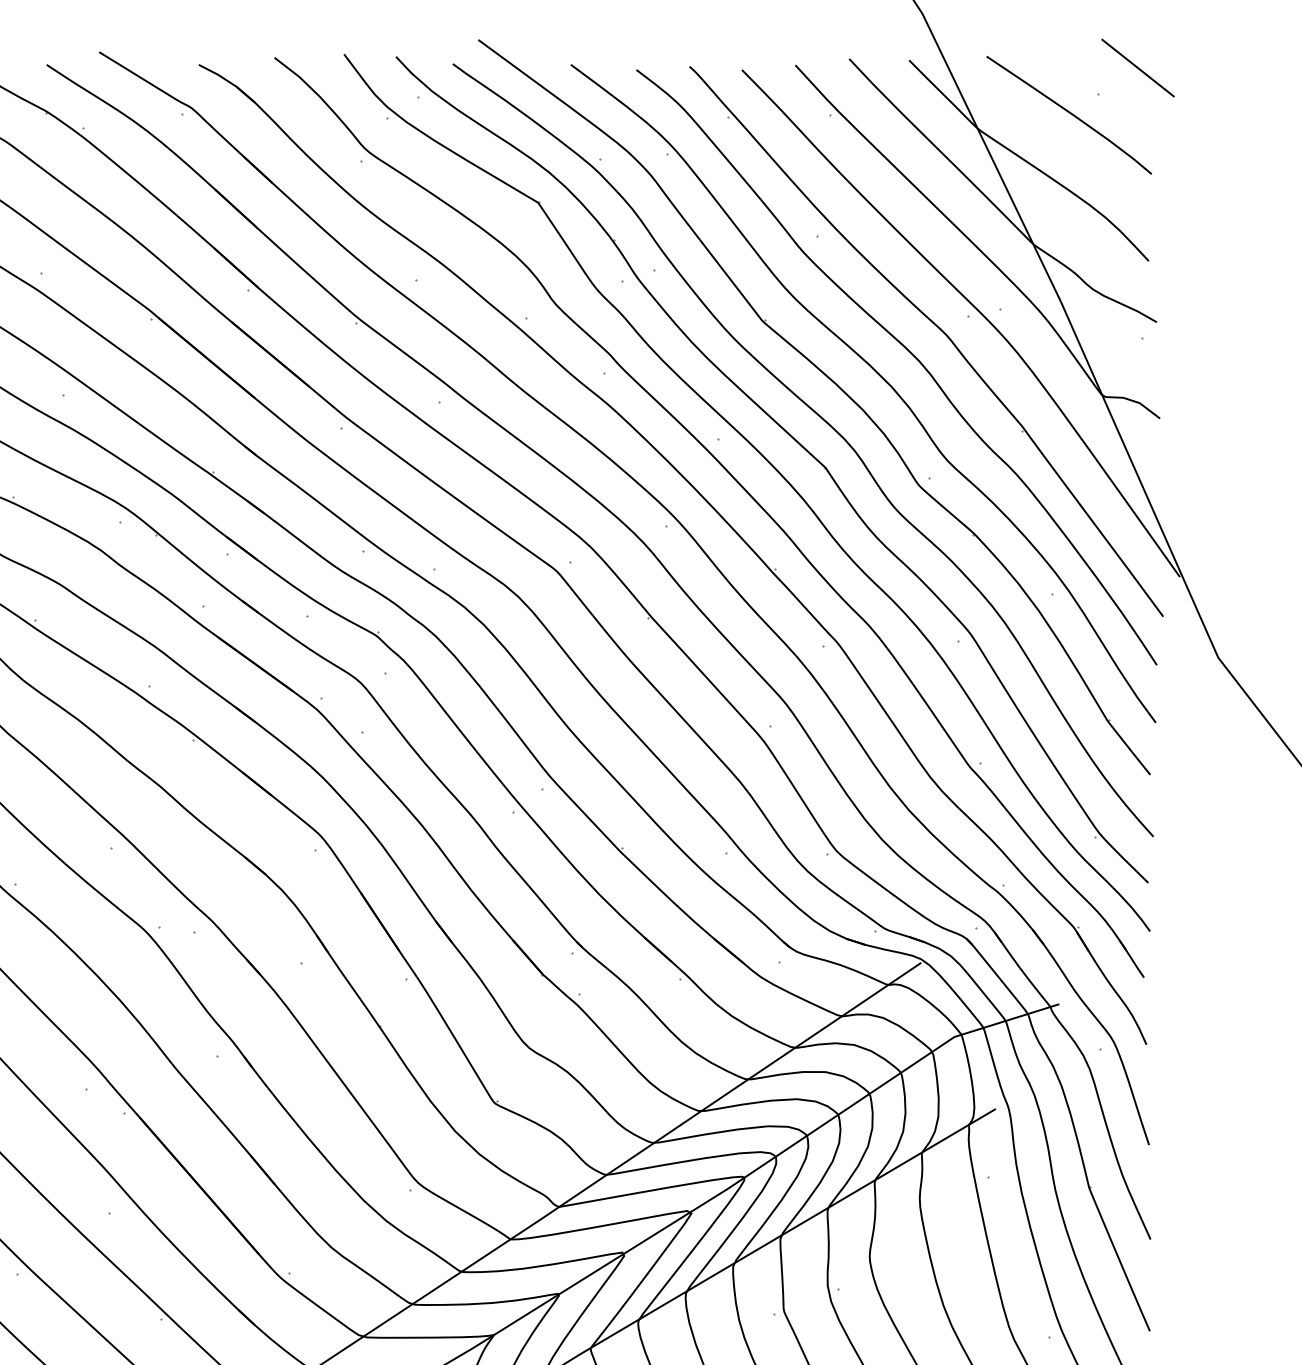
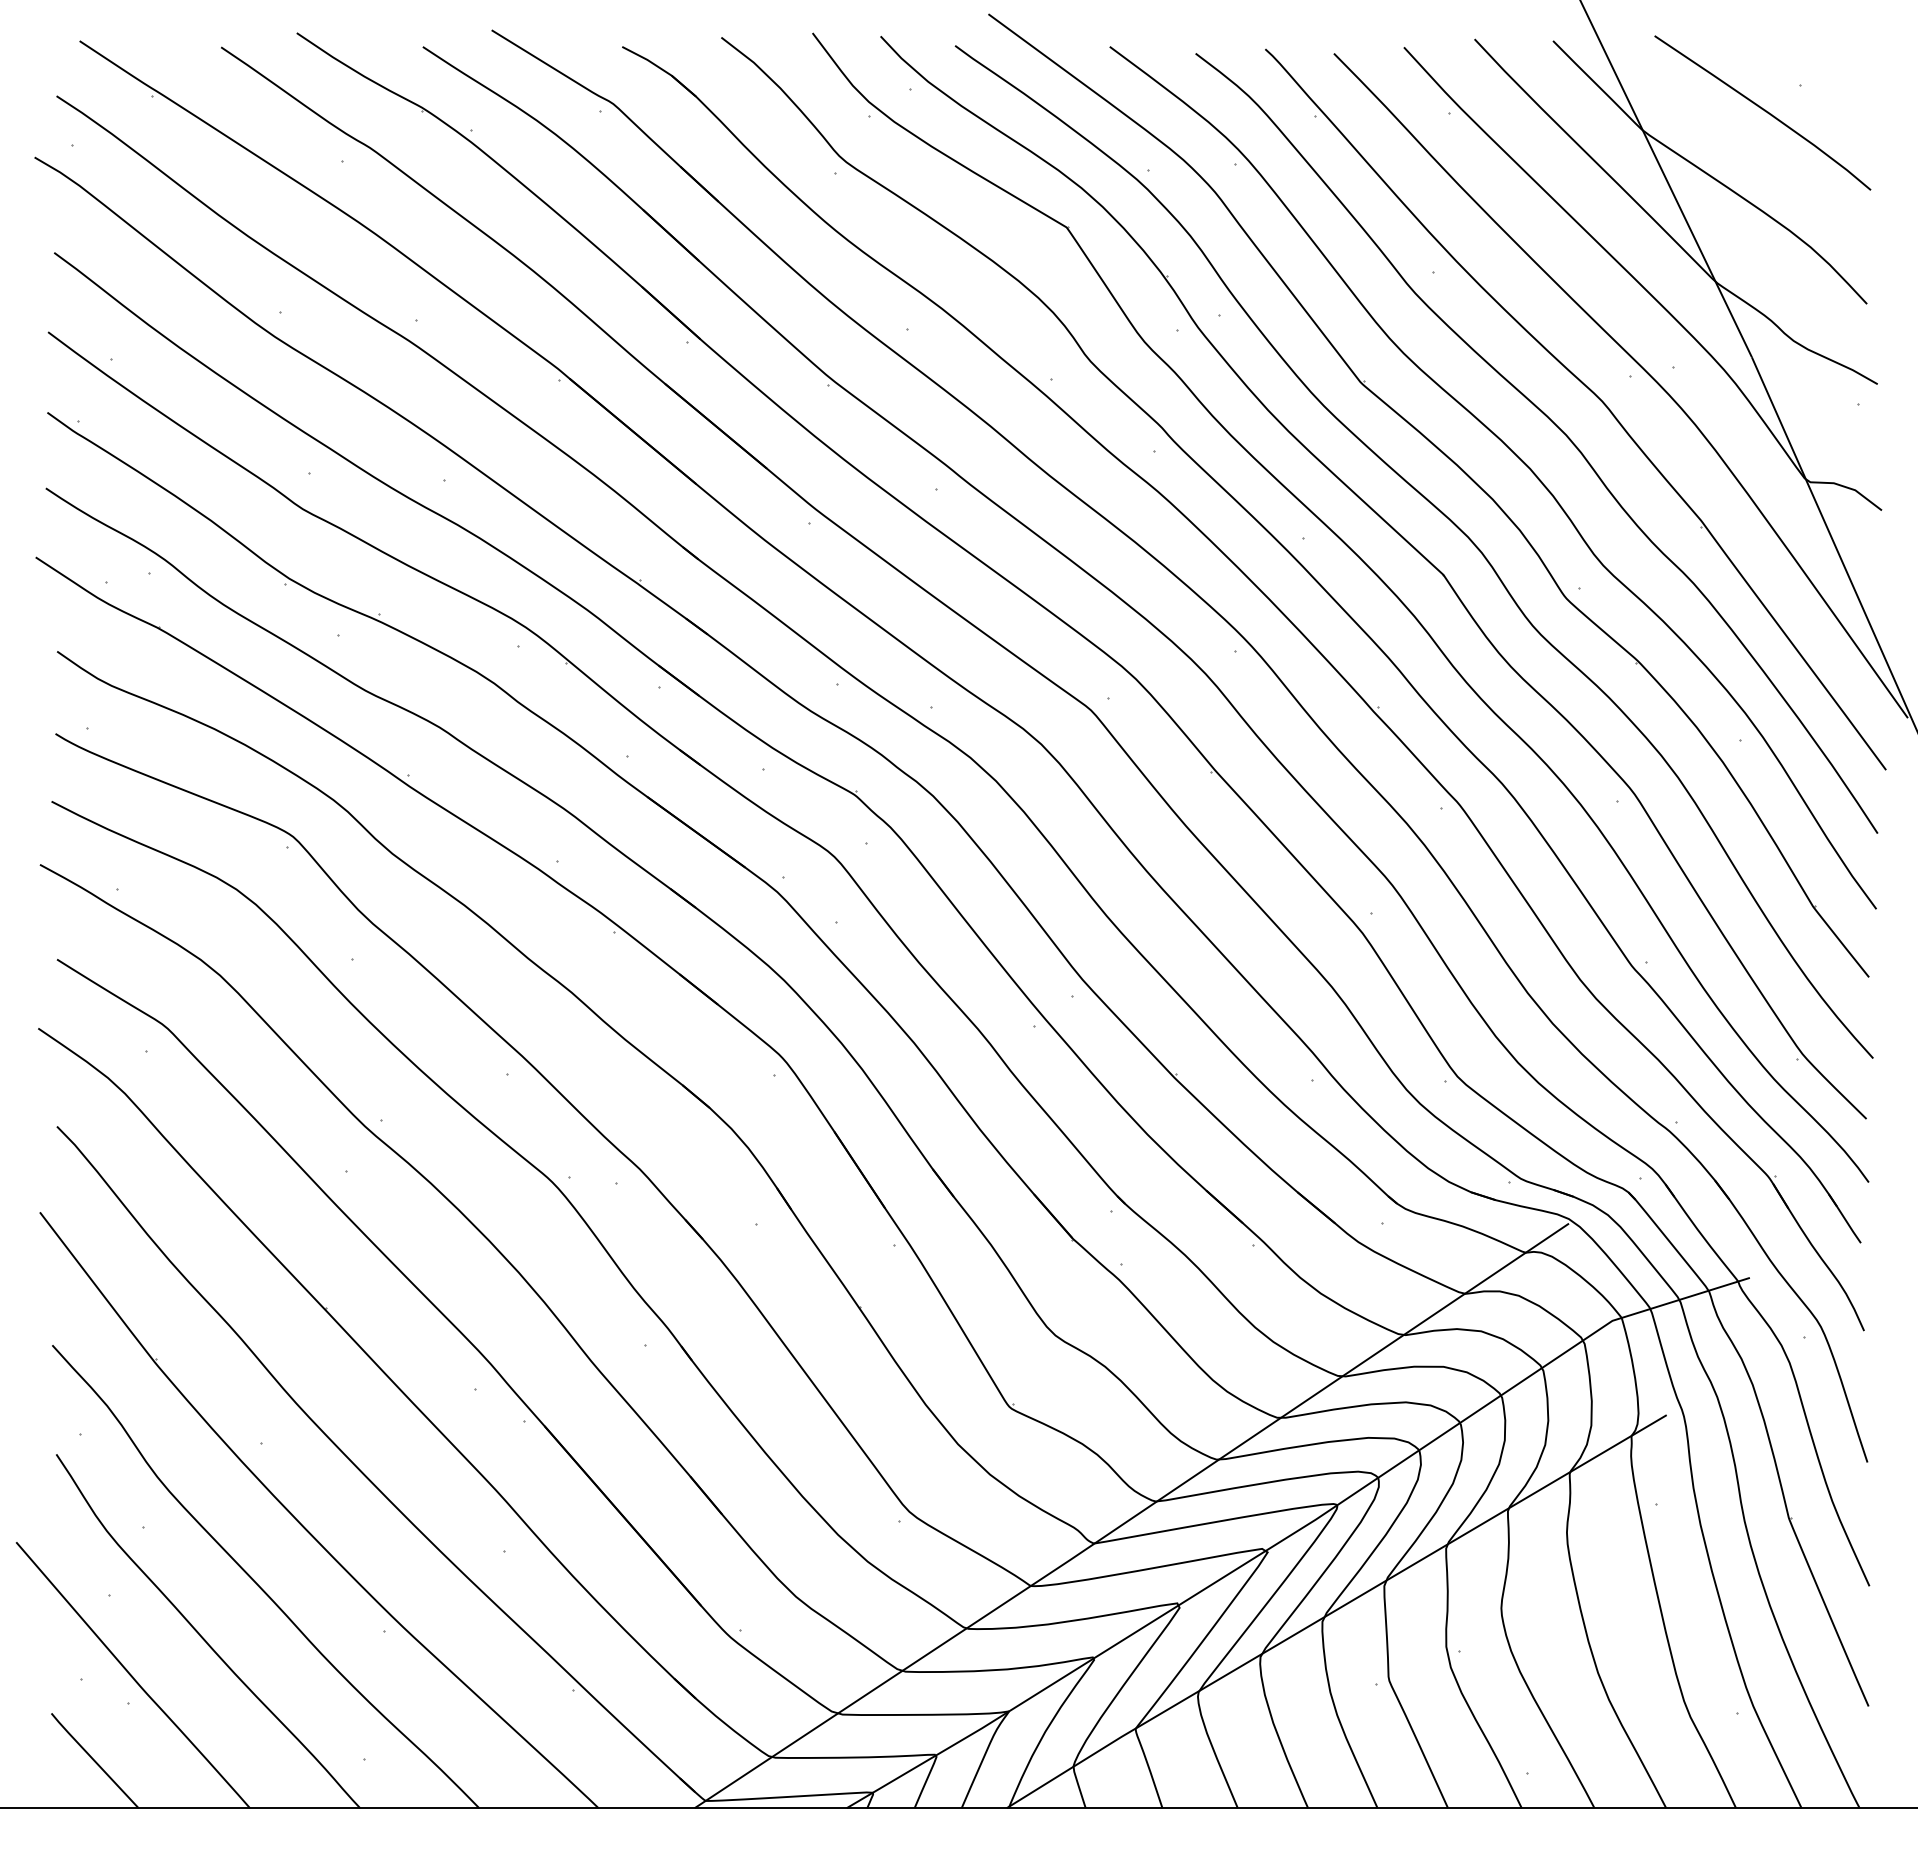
line: (1138, 68) -> (1853, 51), removed

